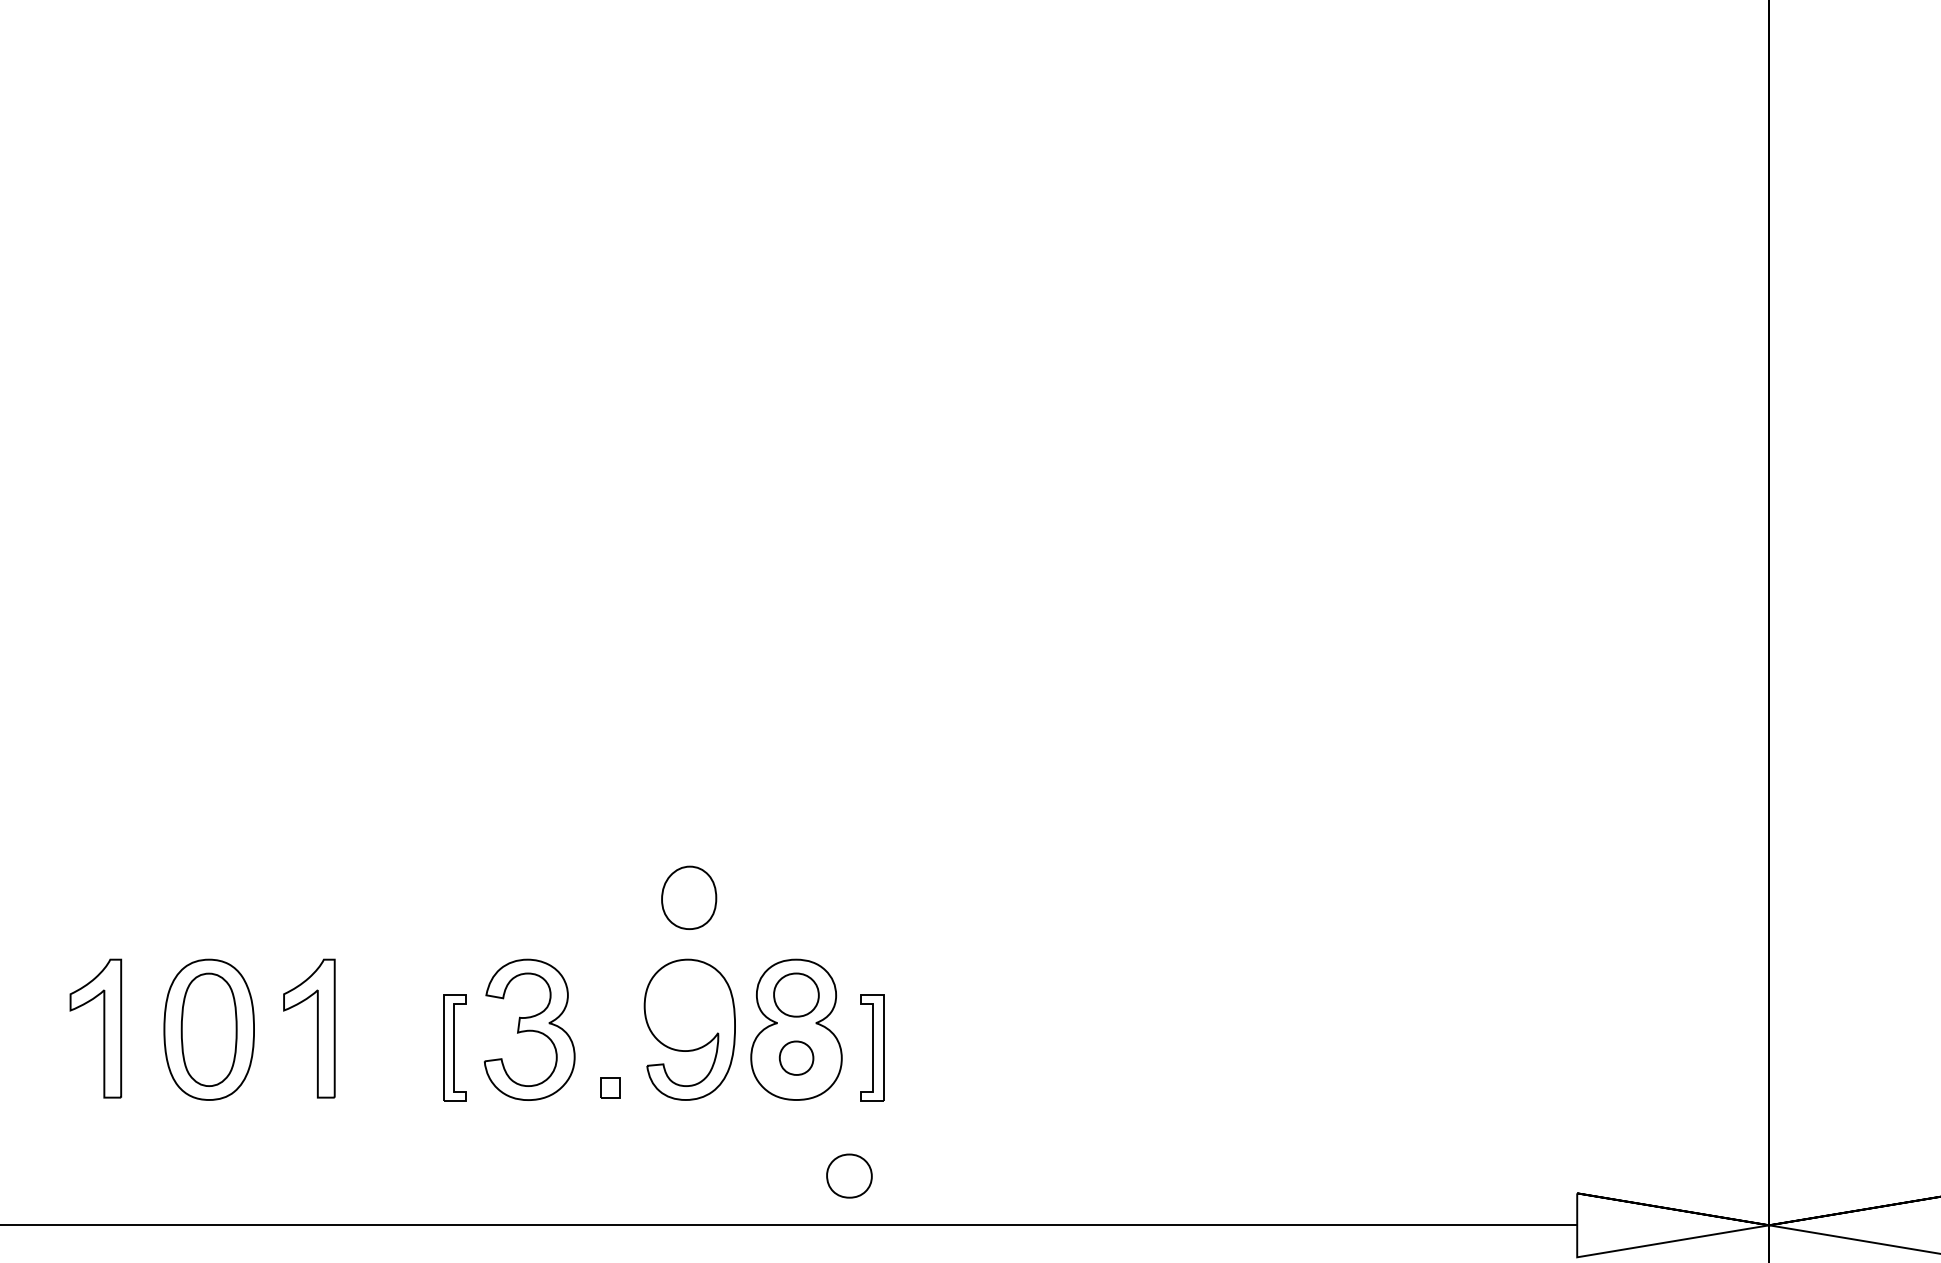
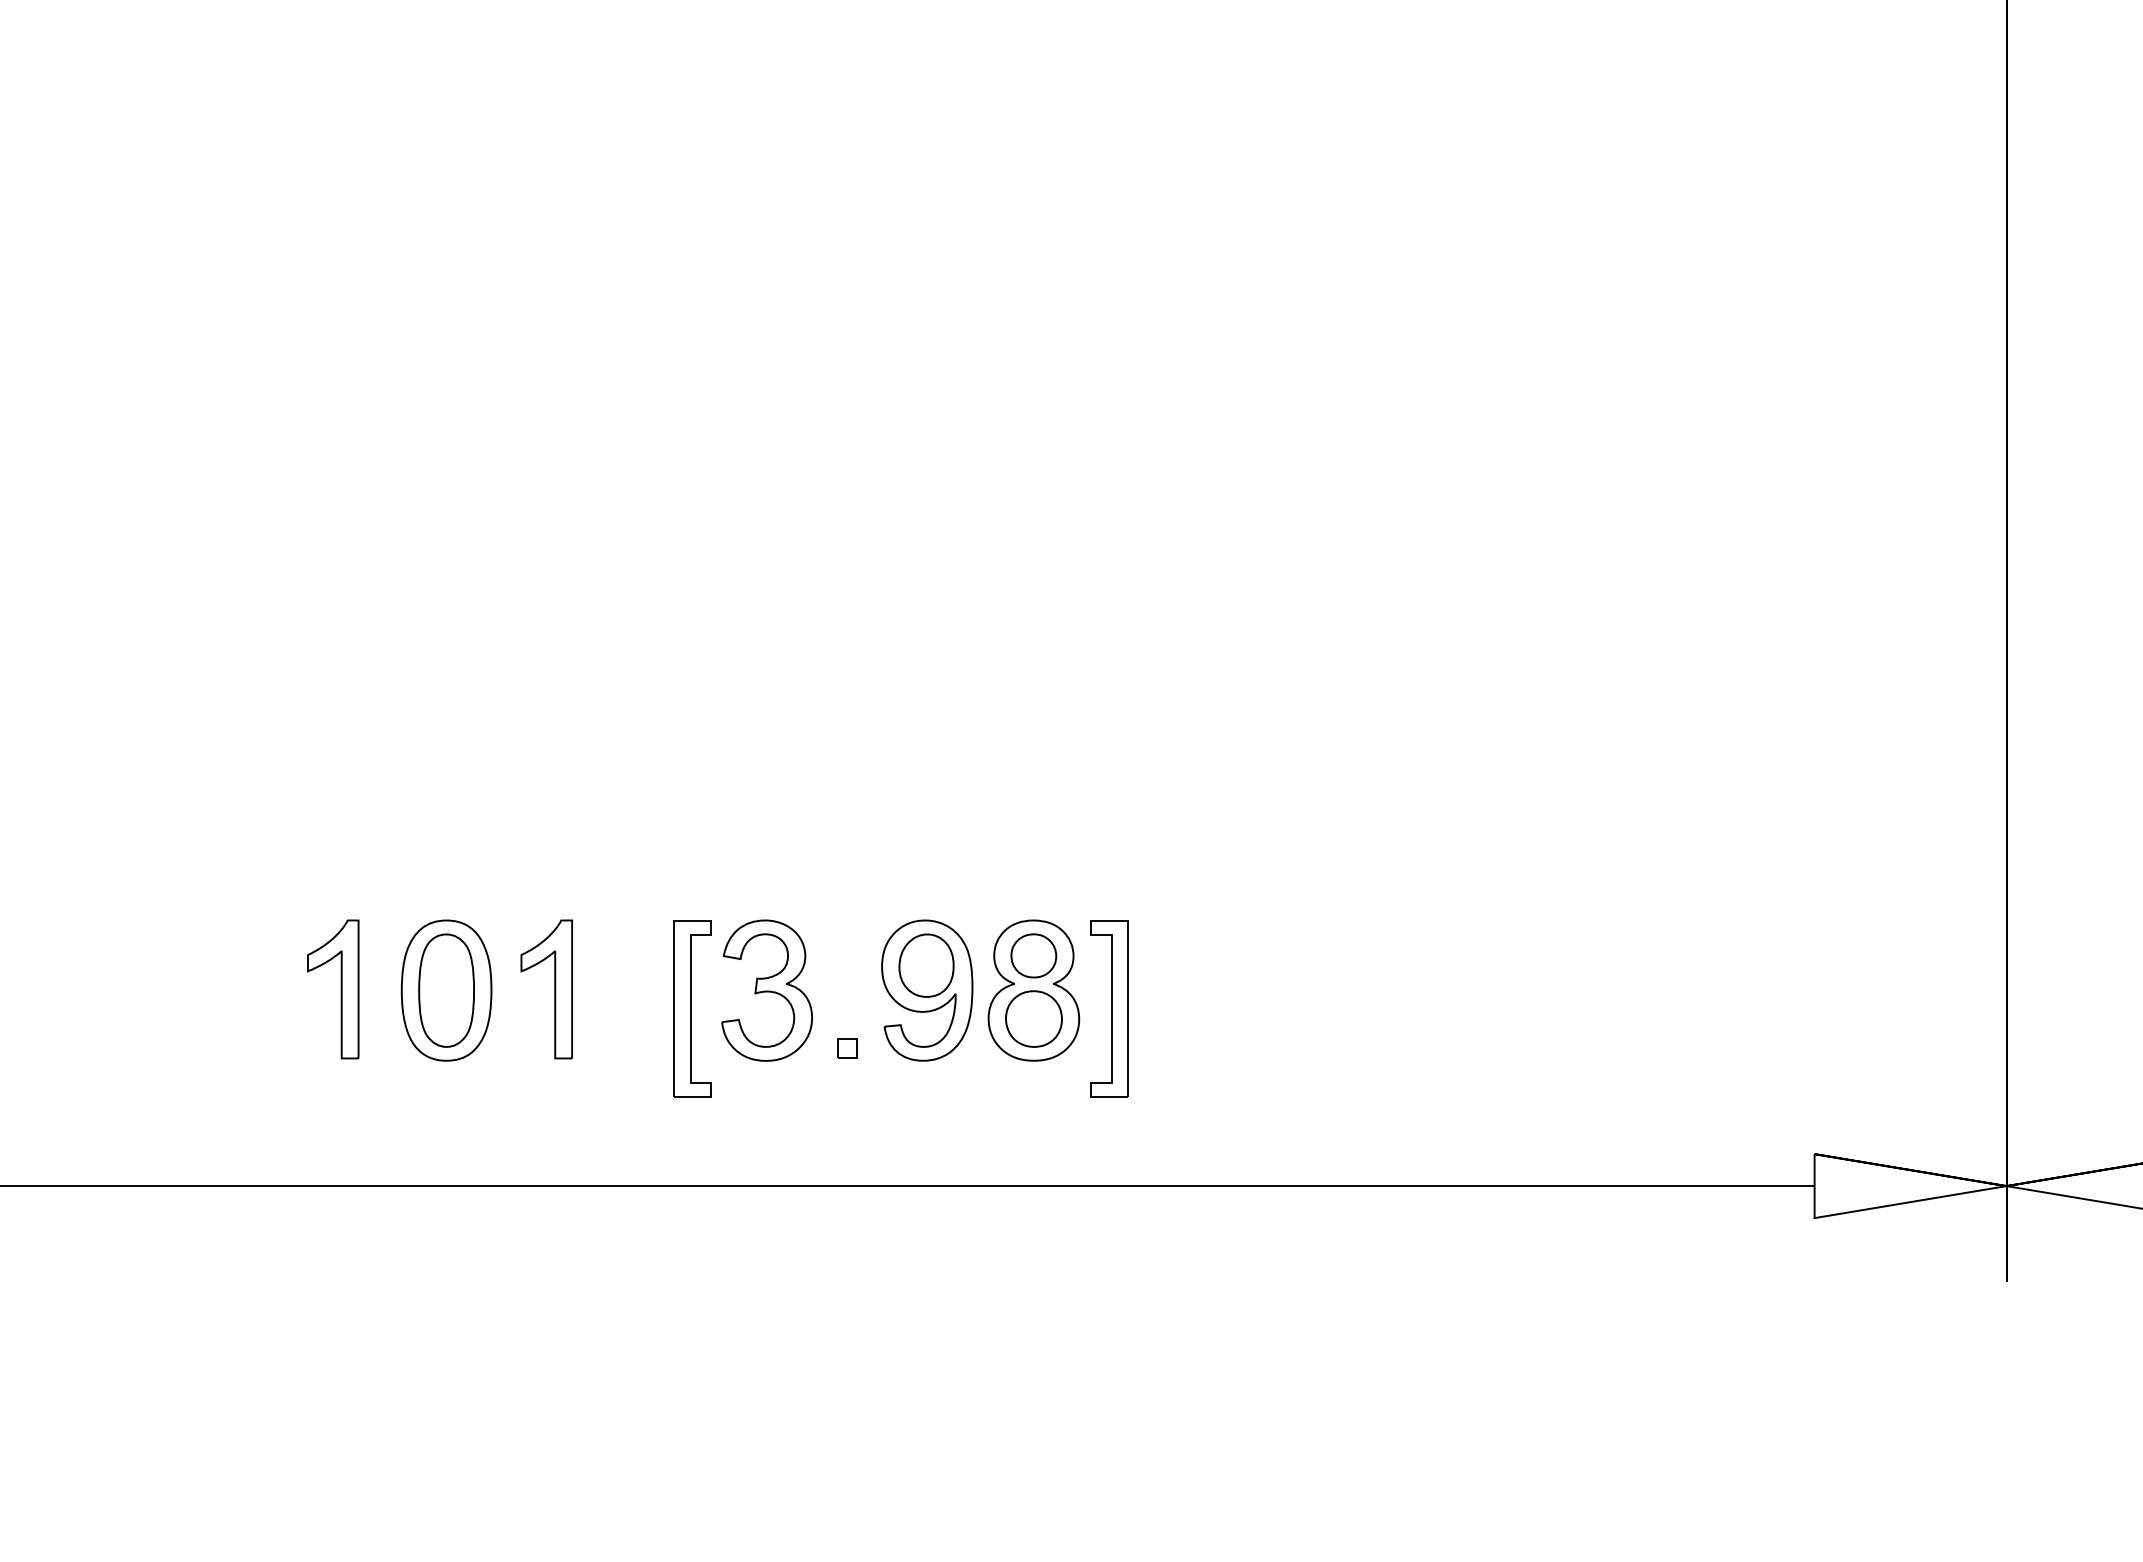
part: (689, 897) -> (926, 965), moved
part: (455, 1047) -> (692, 1008), size x1.67
part: (872, 1047) -> (1109, 1008), size x1.67
part: (796, 1057) -> (1033, 1018), size x1.67
part: (849, 1175) -> (1086, 1136), removed

